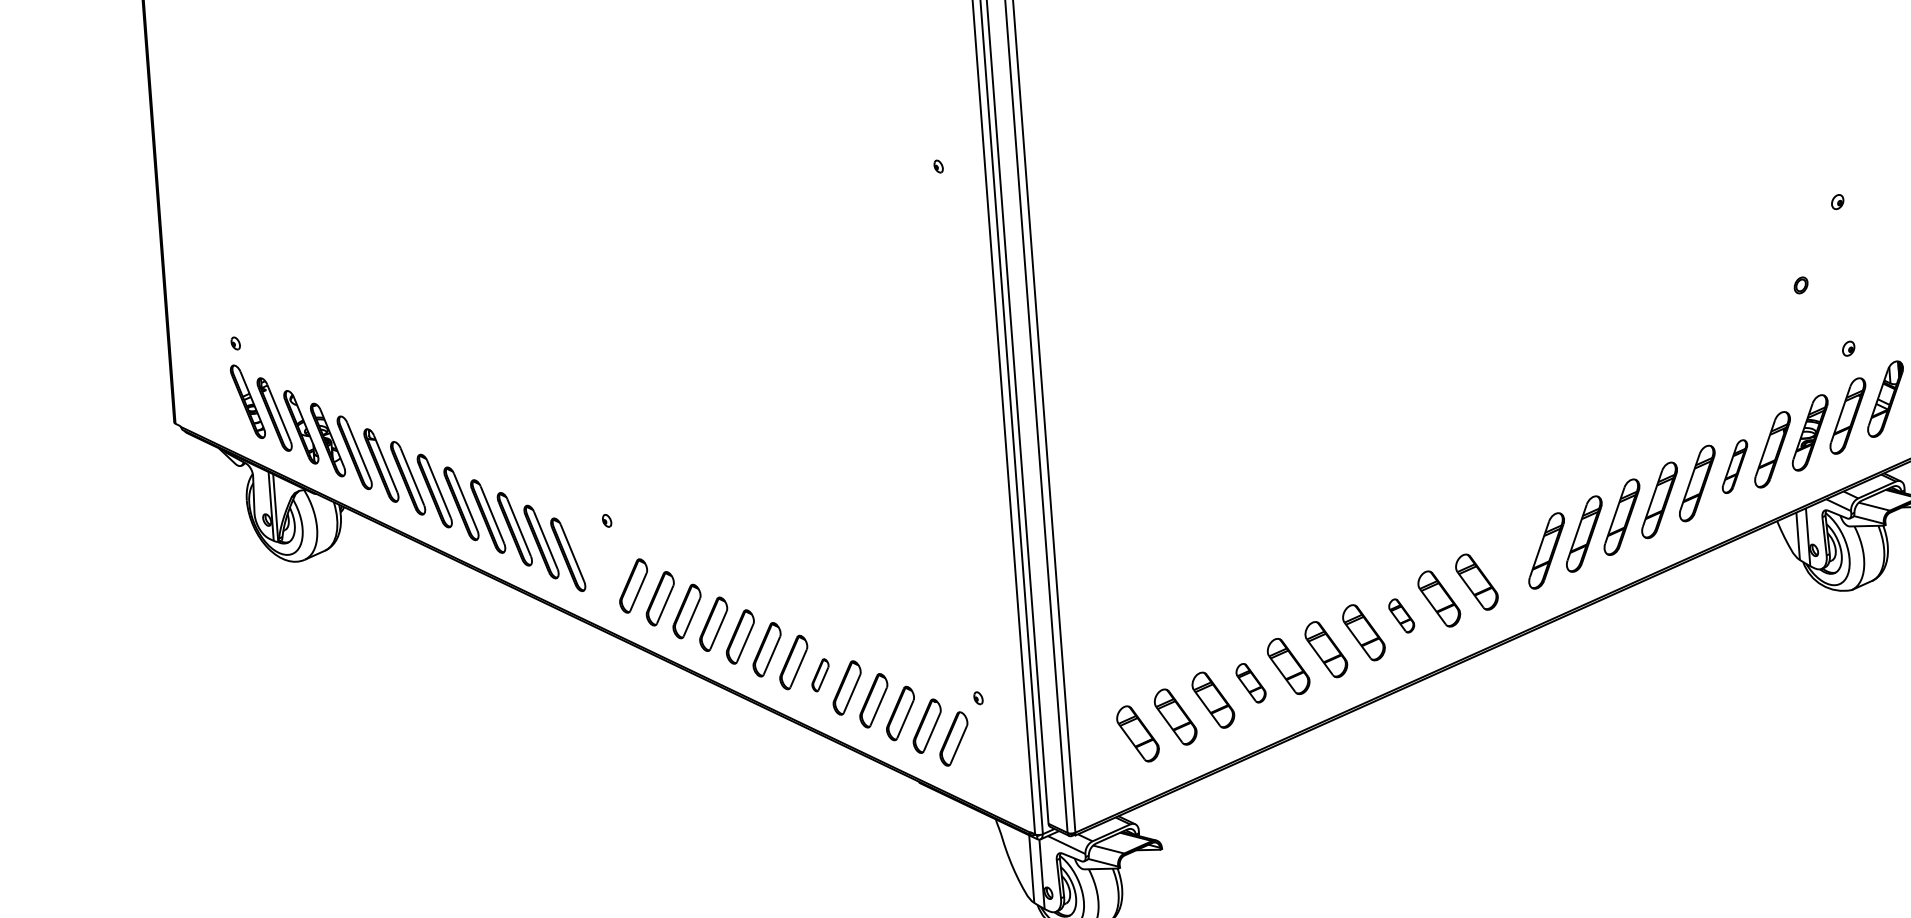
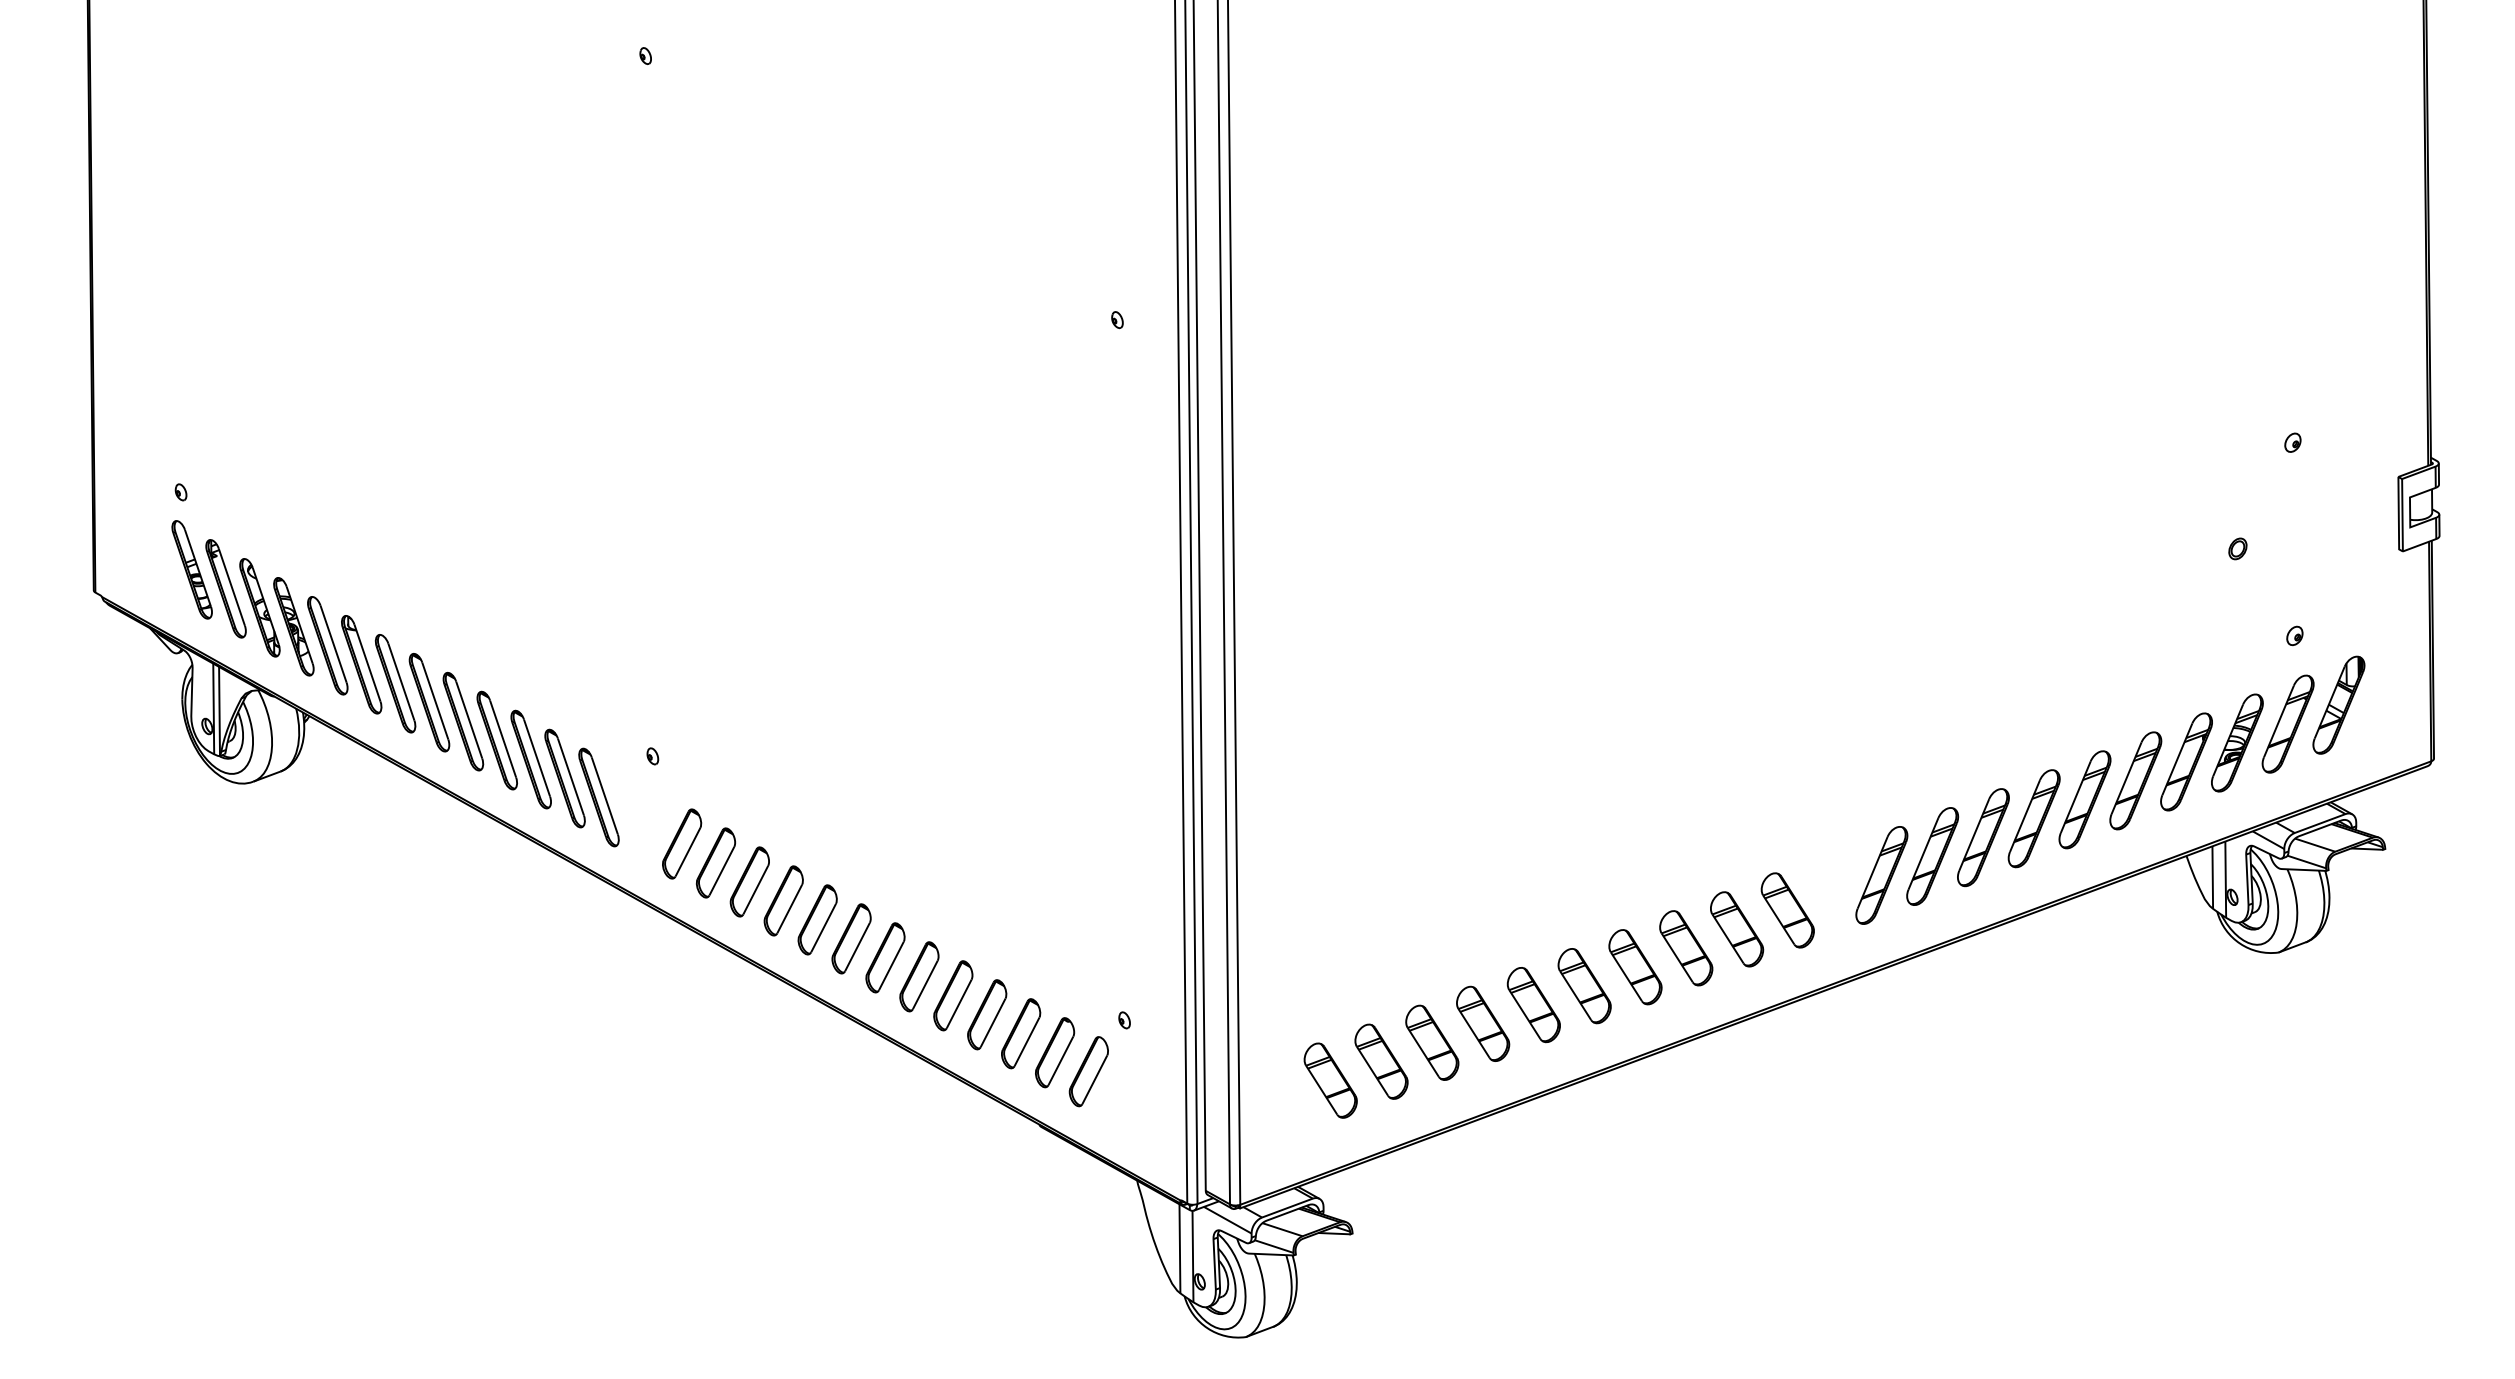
part: (1734, 466) -> (2135, 780), size x1.43
part: (1401, 616) -> (1686, 948), size x1.67
part: (820, 675) -> (919, 976), size x1.67
part: (1251, 683) -> (1483, 1023), size x1.43

